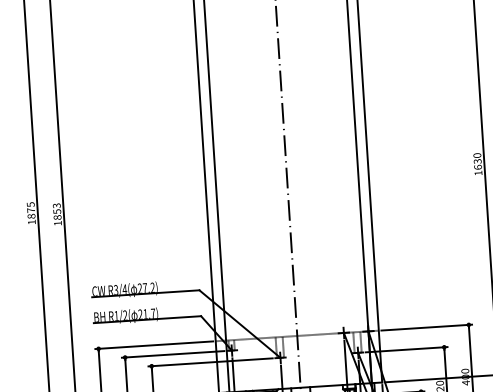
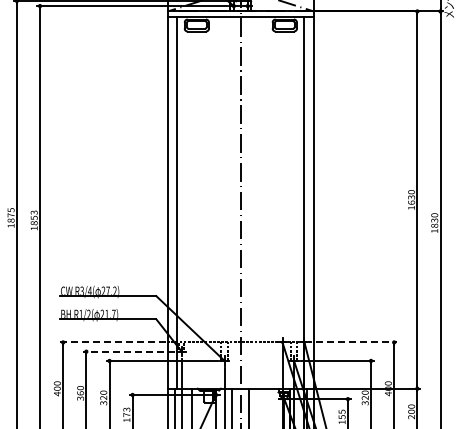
line: (426, 327) -> (356, 342), solid -> dashed
line: (153, 345) -> (112, 342), solid -> dashed
line: (173, 354) -> (129, 351), solid -> dashed

